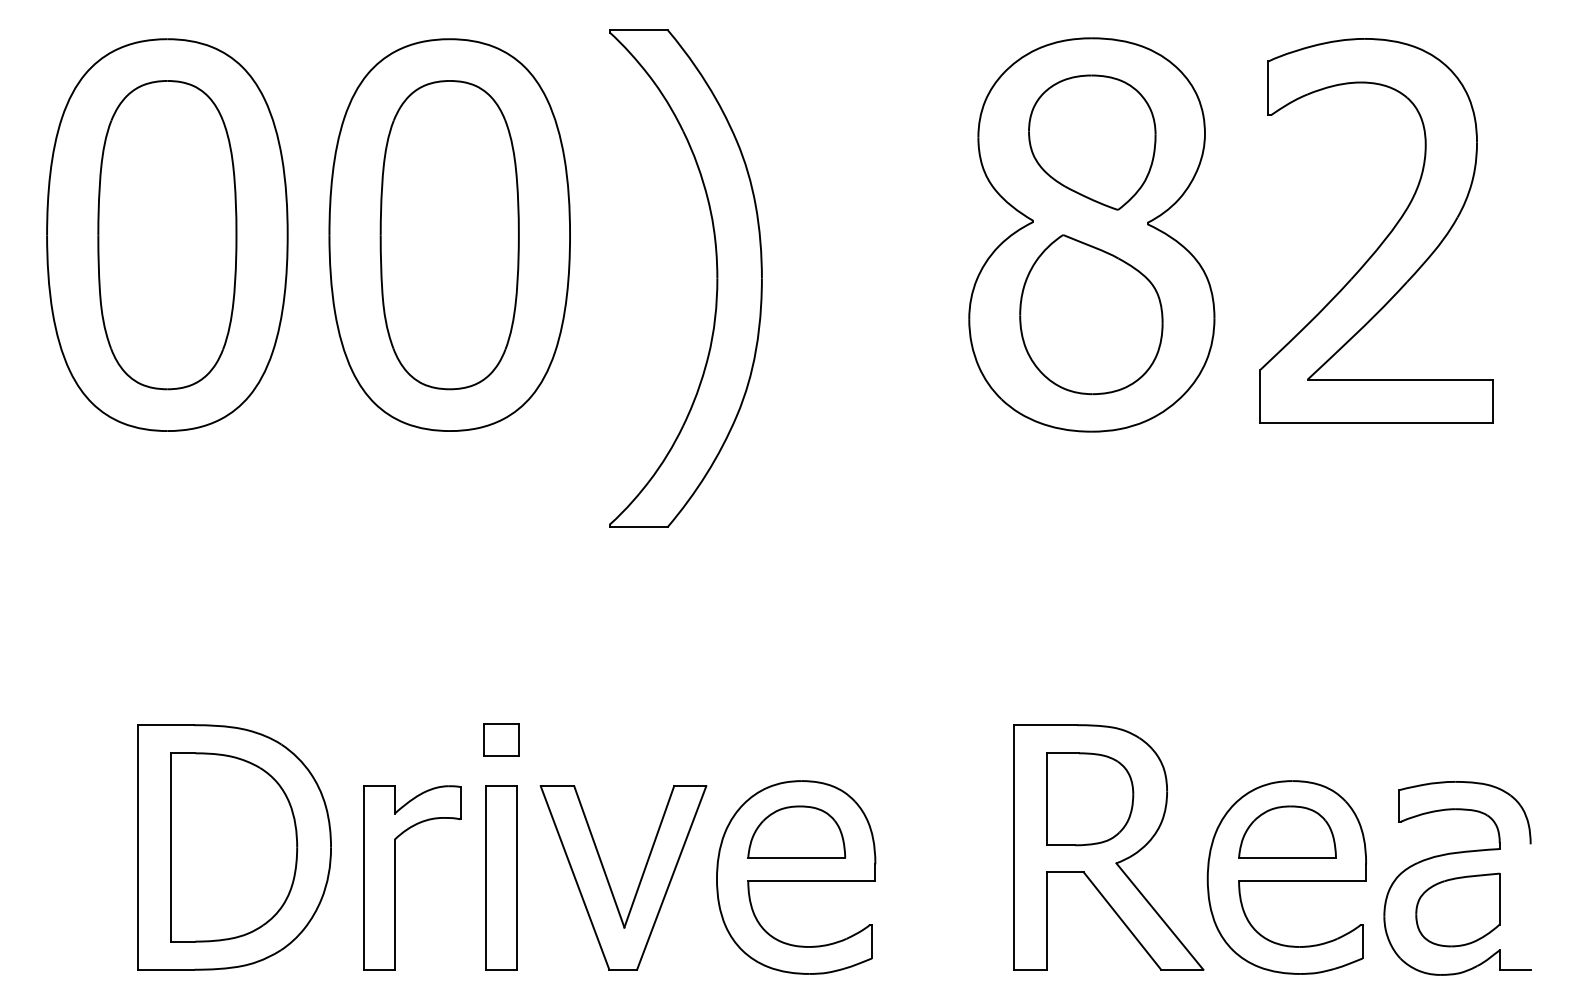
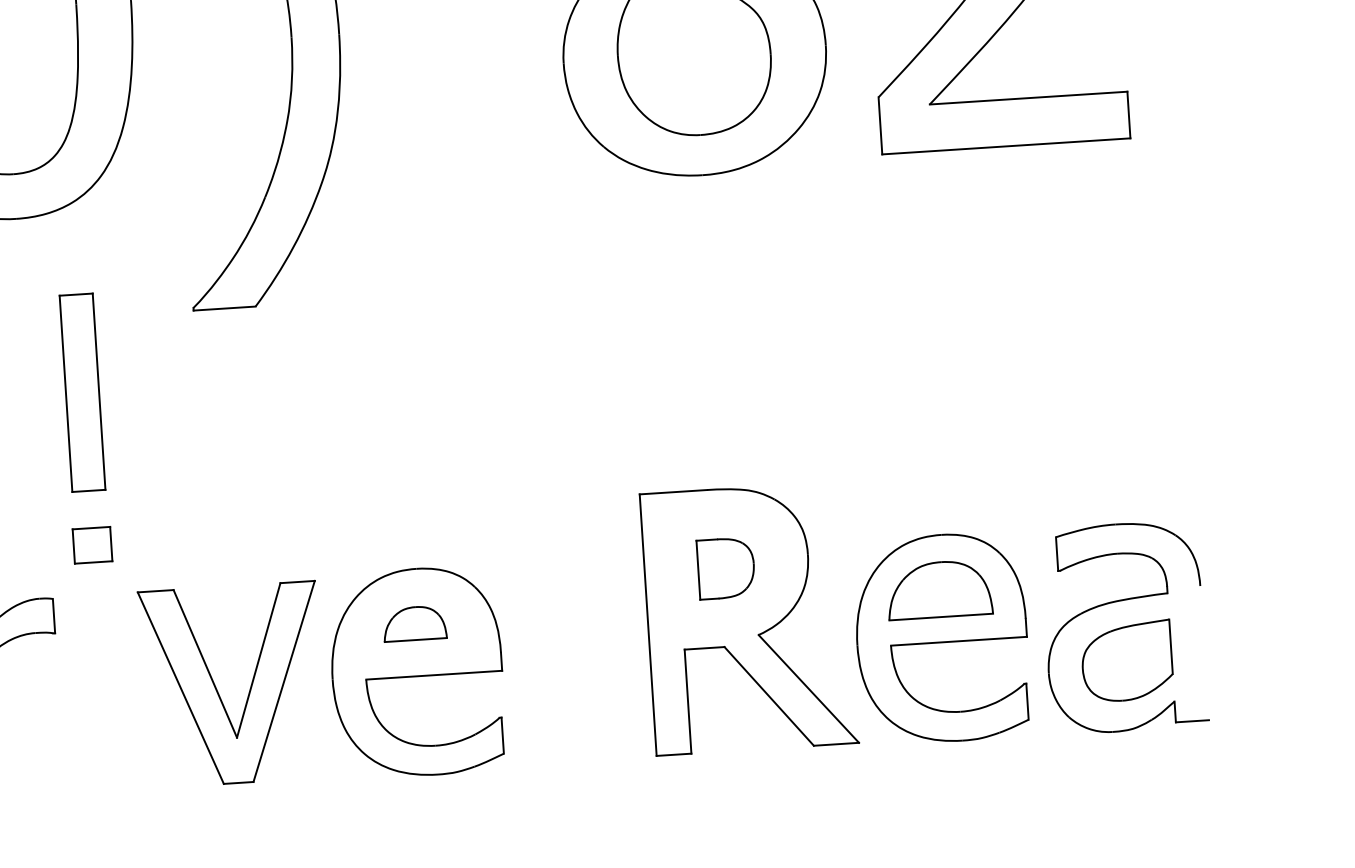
part: (1090, 799) -> (726, 568), size x0.6
part: (796, 831) -> (414, 623), size x0.6
part: (501, 877) -> (82, 392), moved

